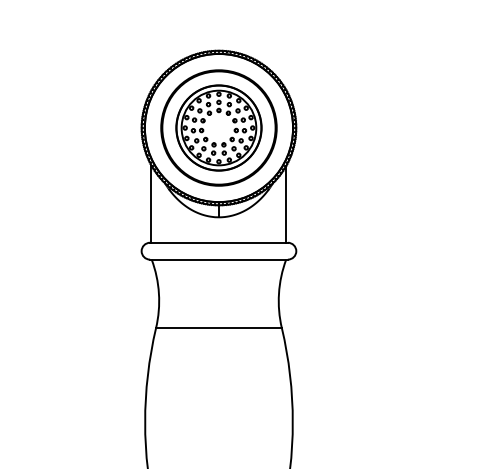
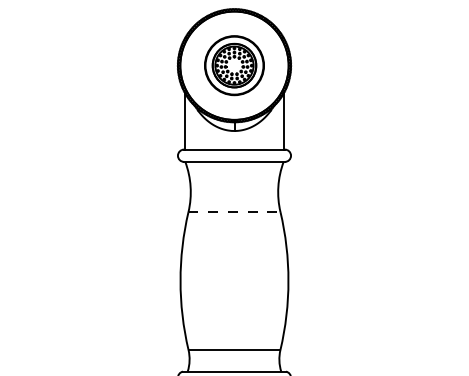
part: (218, 127) -> (234, 65), size x0.7
line: (218, 328) -> (234, 212), solid -> dashed

